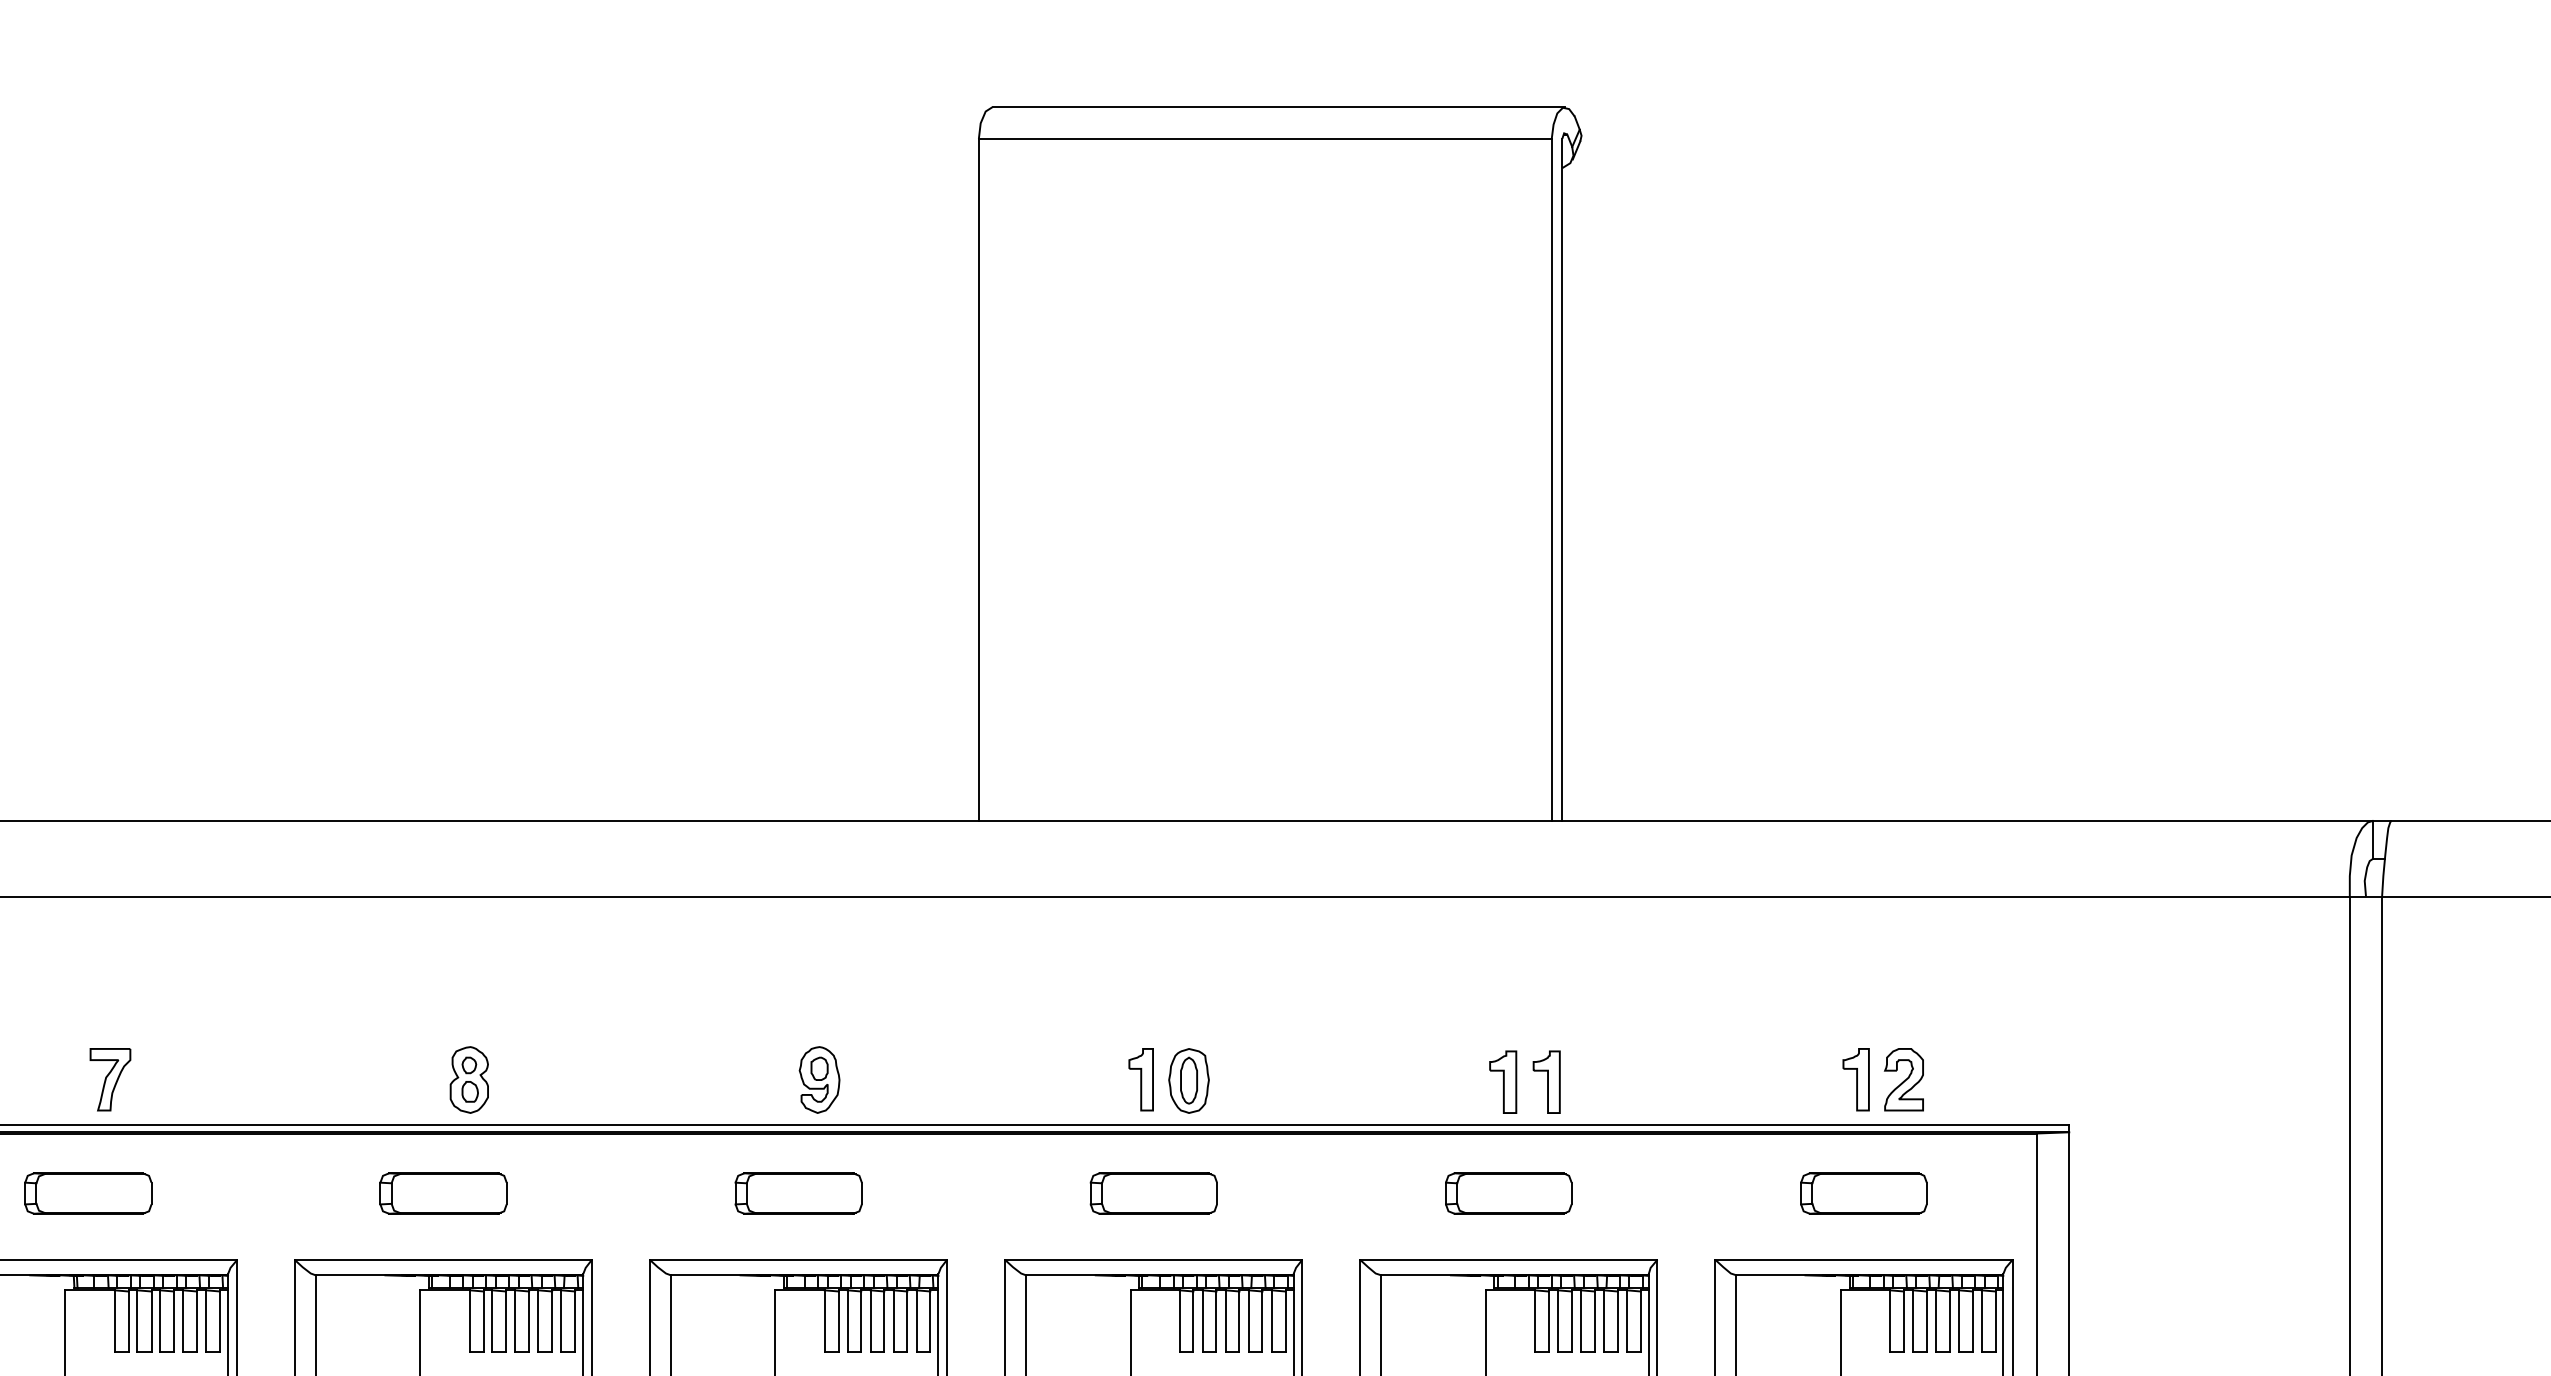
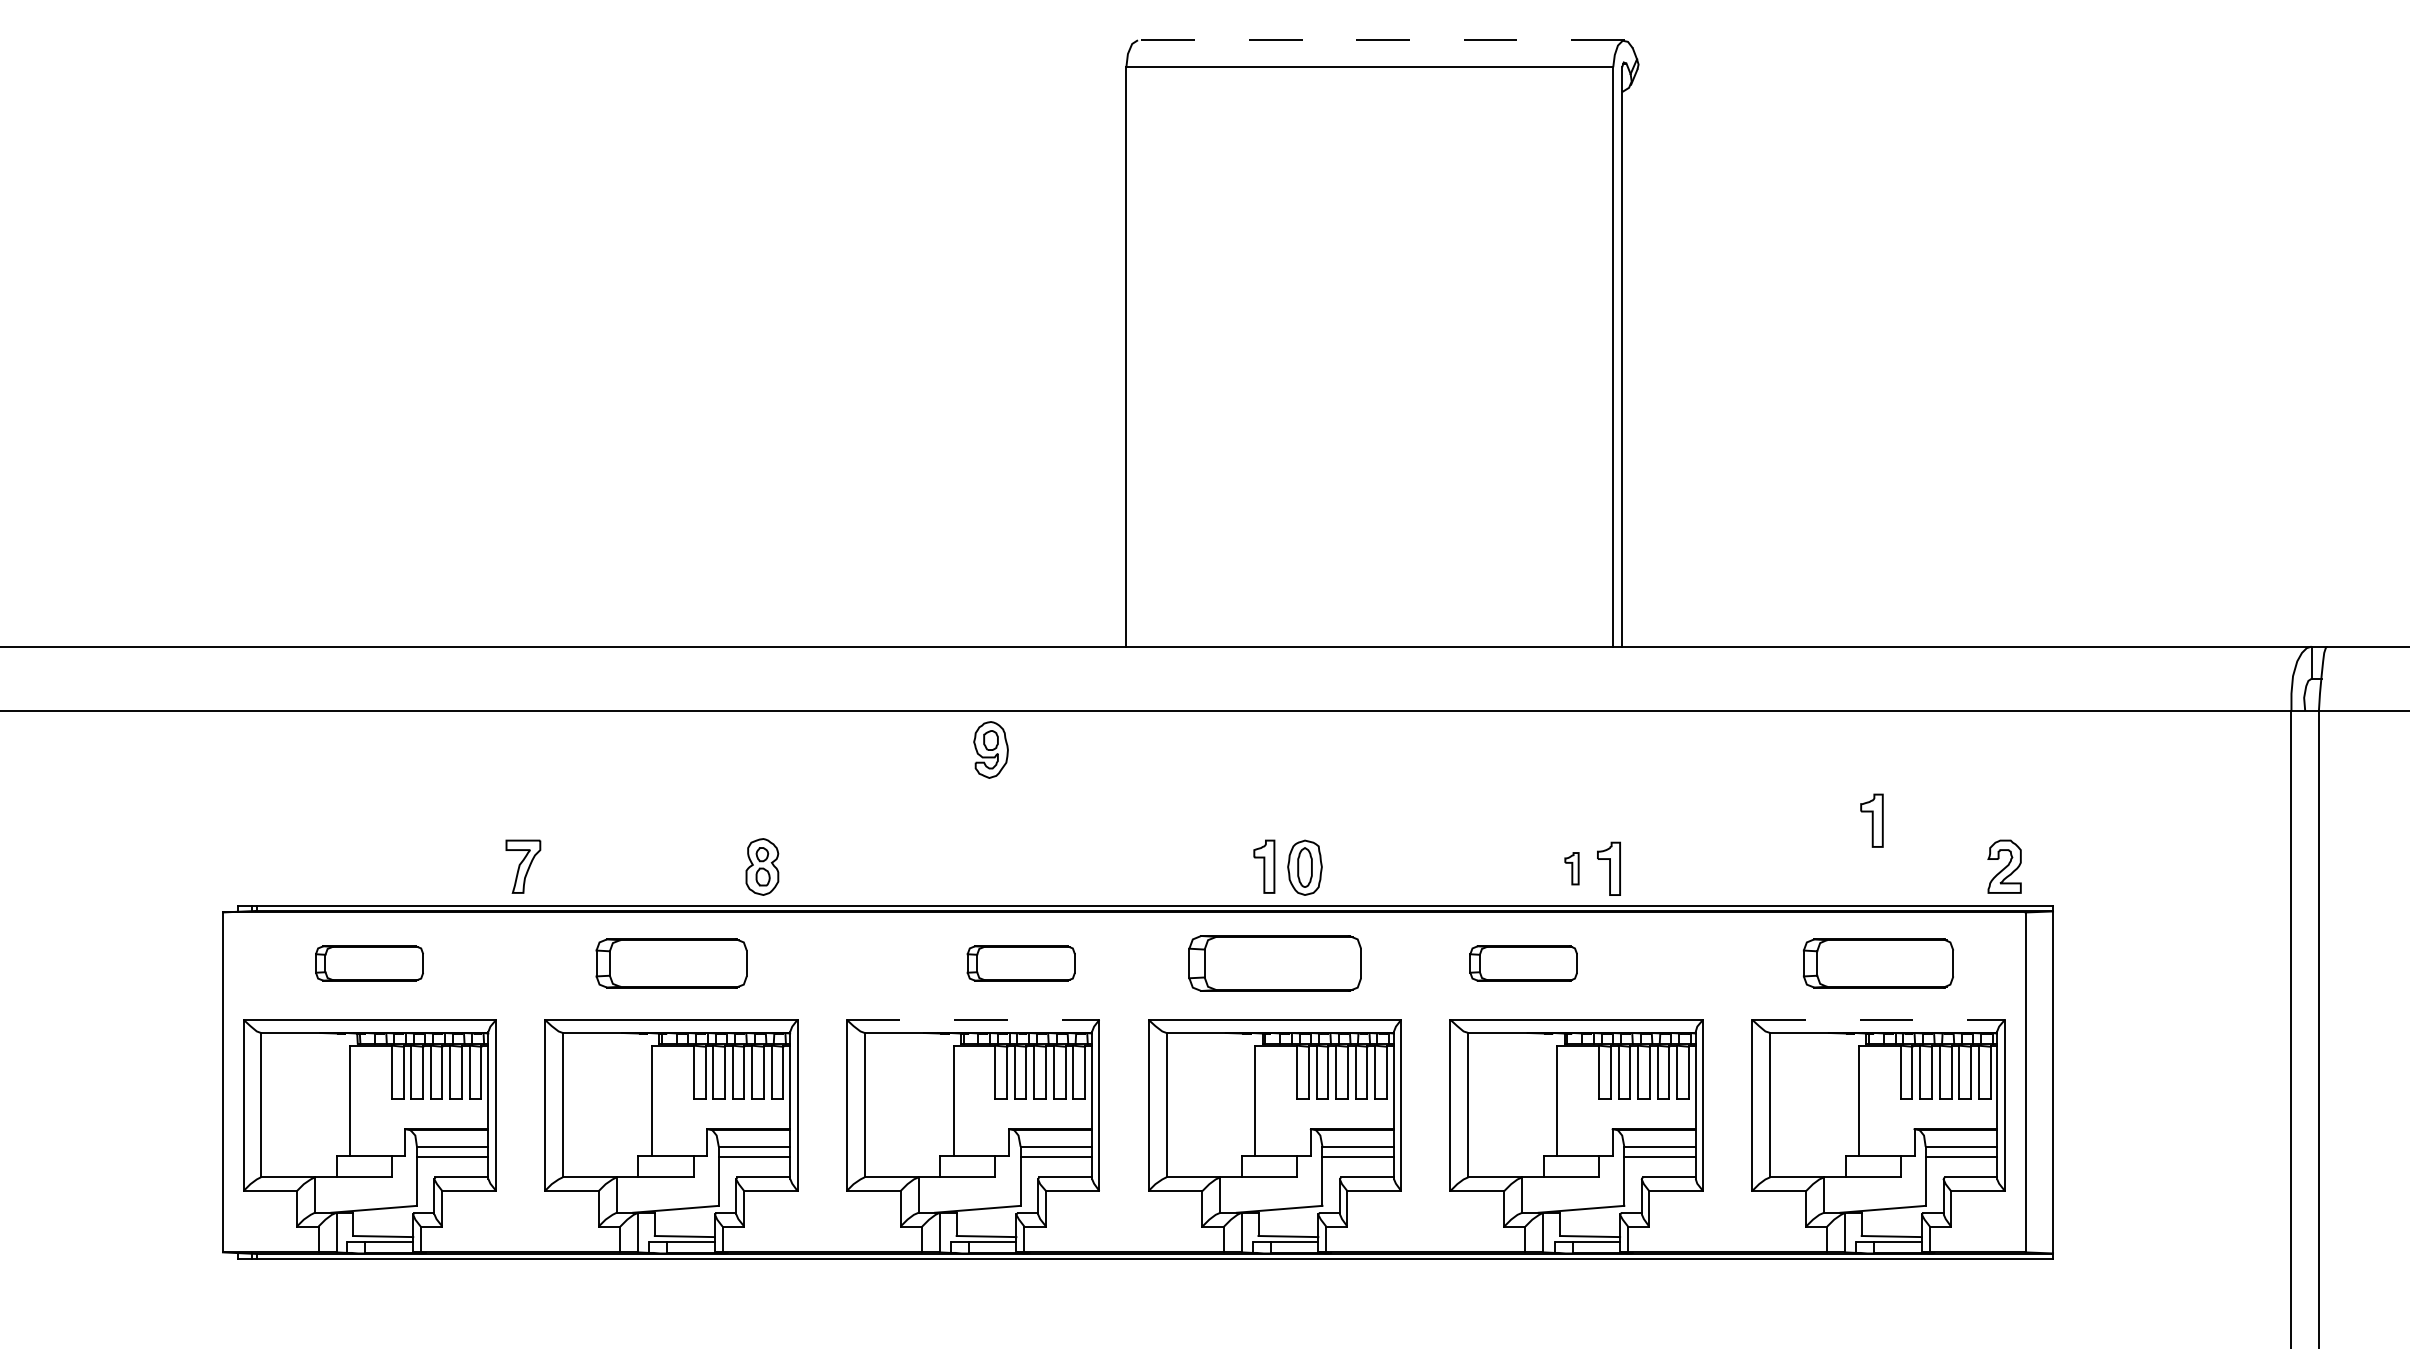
line: (1277, 107) -> (1380, 40), solid -> dashed
part: (110, 1079) -> (523, 866), moved
part: (469, 1079) -> (762, 866), moved
part: (818, 1079) -> (990, 749), moved
part: (1855, 1079) -> (1871, 820), moved
part: (1903, 1079) -> (2004, 866), moved
part: (1502, 1081) -> (1571, 868), size x0.6
part: (442, 1193) -> (670, 963), size x1.4
part: (797, 1193) -> (1020, 963), moved
part: (1153, 1193) -> (1274, 963), size x1.6
part: (1508, 1193) -> (1523, 963), moved
part: (1863, 1193) -> (1878, 963), size x1.4
line: (798, 1259) -> (973, 1019), solid -> dashed
line: (1865, 1259) -> (1879, 1019), solid -> dashed

